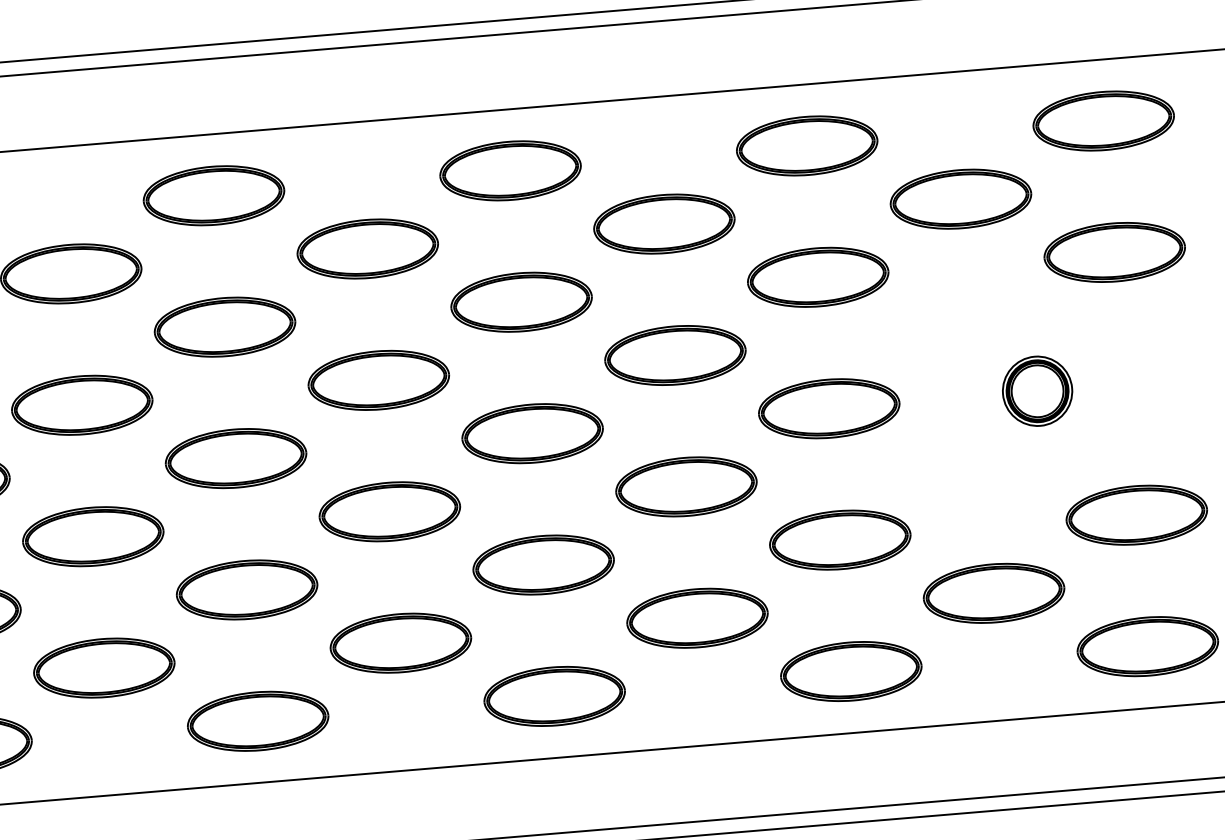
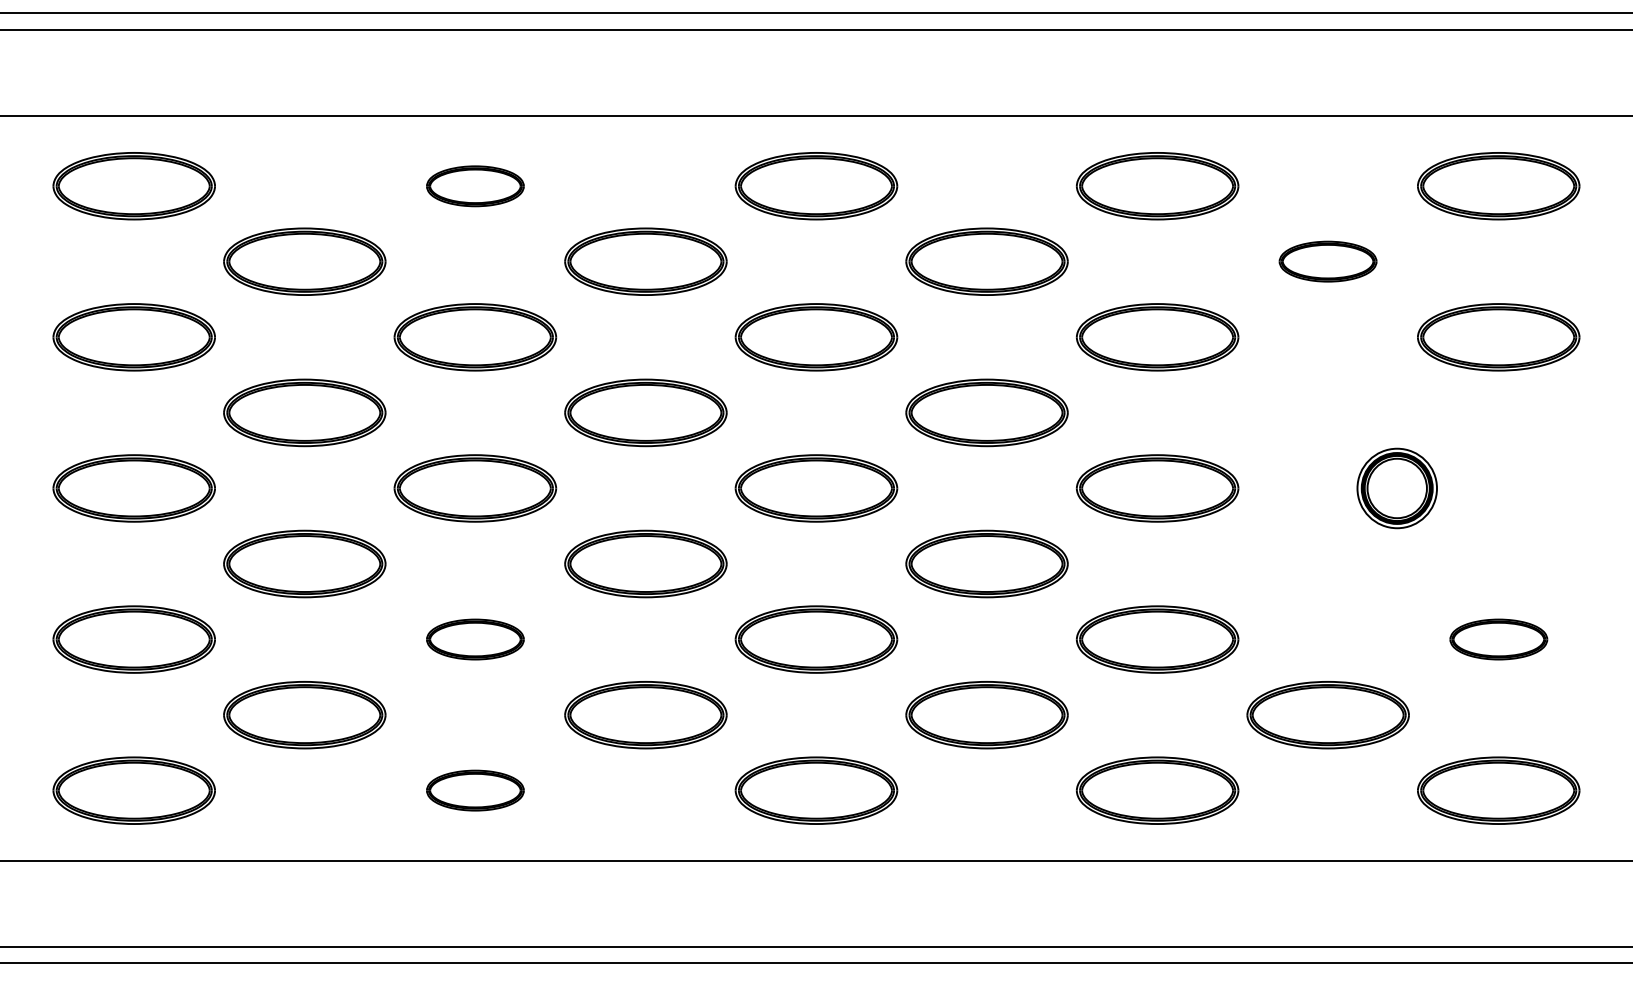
part: (214, 196) -> (475, 186), size x0.6
part: (960, 199) -> (1327, 261), size x0.6
part: (1136, 515) -> (1498, 639), size x0.6
part: (247, 589) -> (475, 639), size x0.6
part: (258, 721) -> (475, 790), size x0.6

